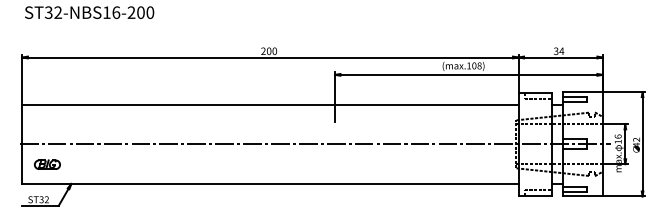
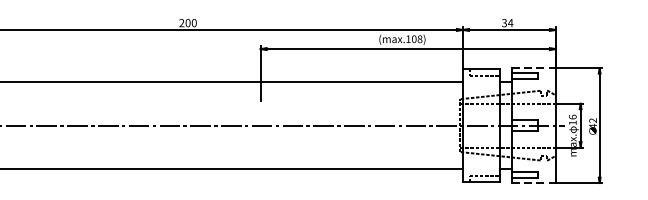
line: (583, 92) -> (534, 68), solid -> dashed
line: (583, 196) -> (534, 183), solid -> dashed

